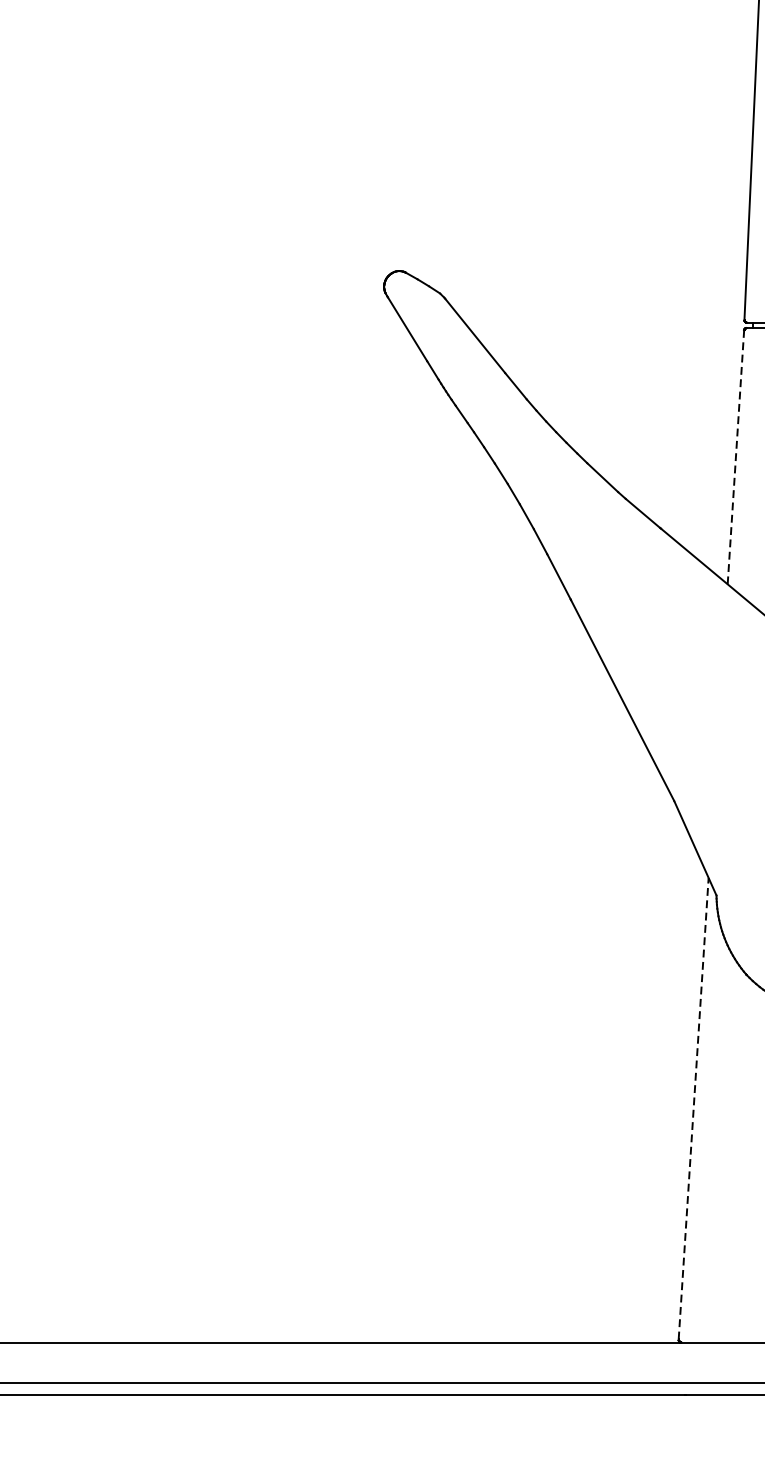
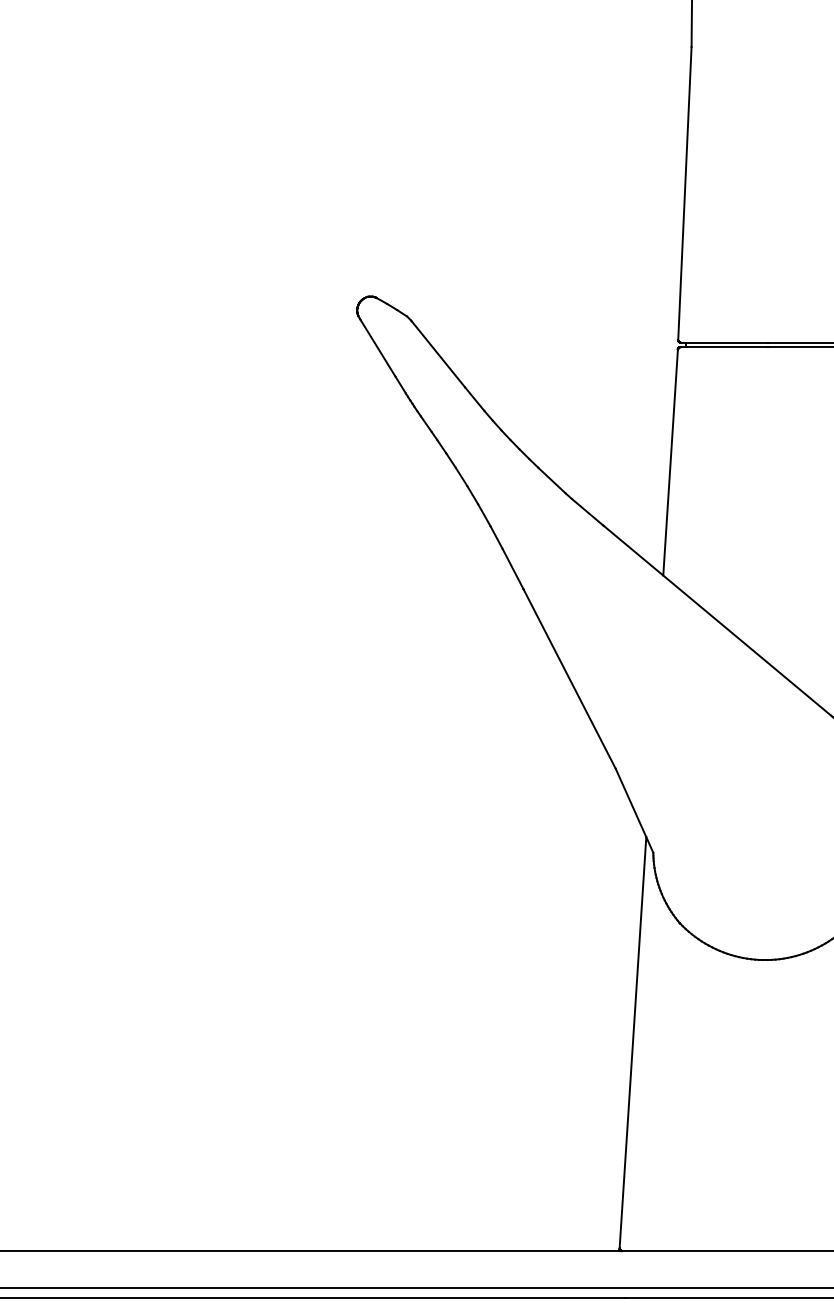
line: (735, 457) -> (670, 462), dashed -> solid
line: (694, 1108) -> (633, 1042), dashed -> solid

